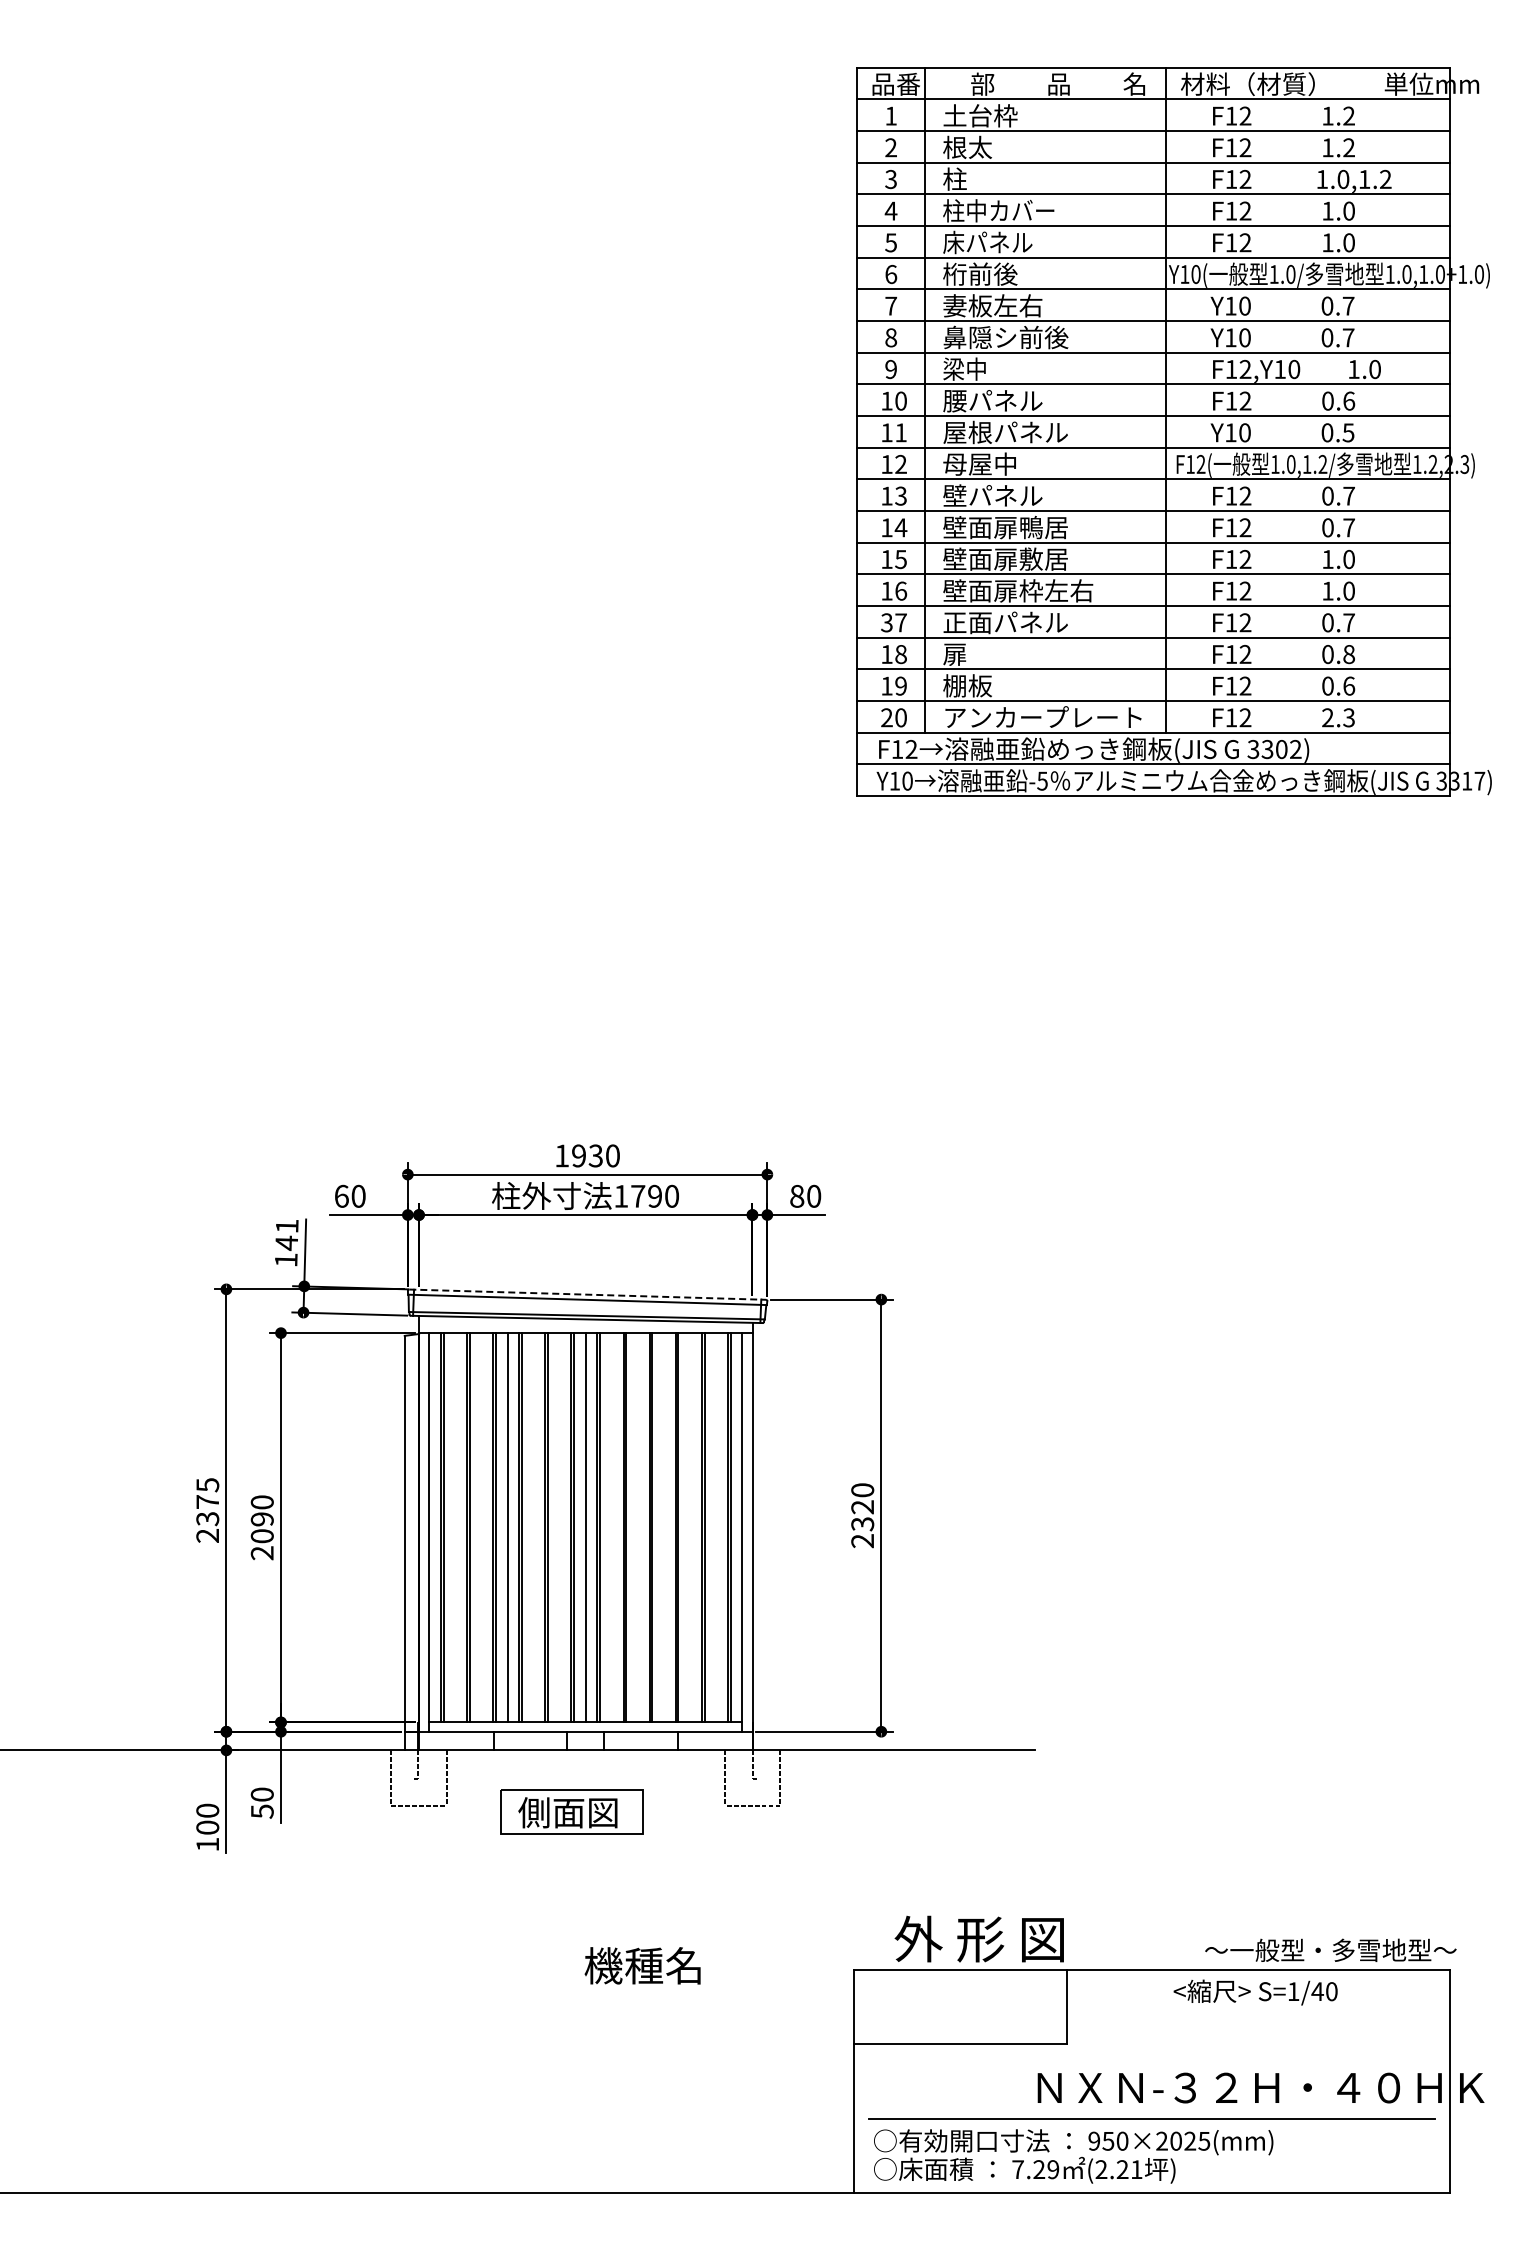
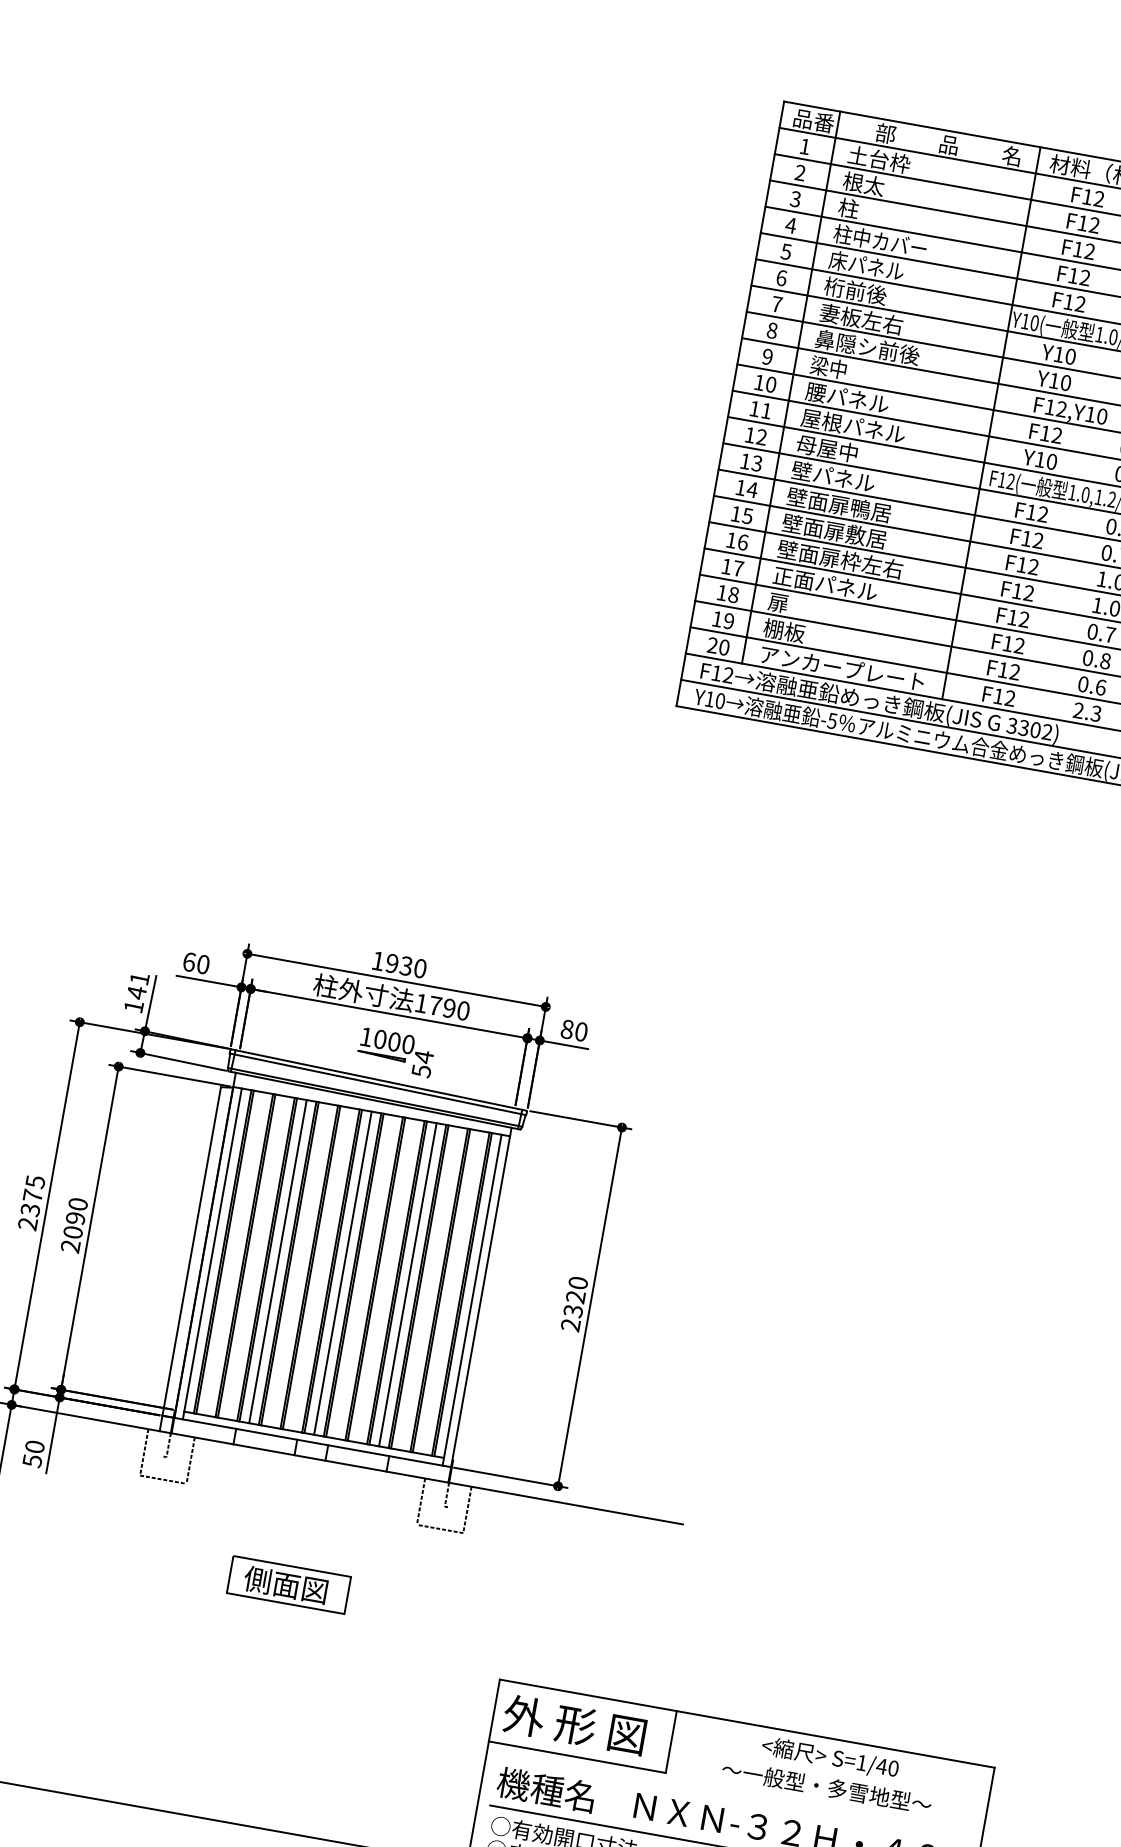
text: (886, 622) -> (726, 566), 37 -> 17
part: (601, 1258) -> (395, 1052), added
line: (588, 1294) -> (379, 1080), dashed -> solid
line: (664, 1527) -> (408, 1284), added
part: (571, 1811) -> (288, 1584), moved
text: (978, 1938) -> (574, 1724), moved
text: (1330, 1949) -> (826, 1786), moved
text: (642, 1965) -> (546, 1789), moved

